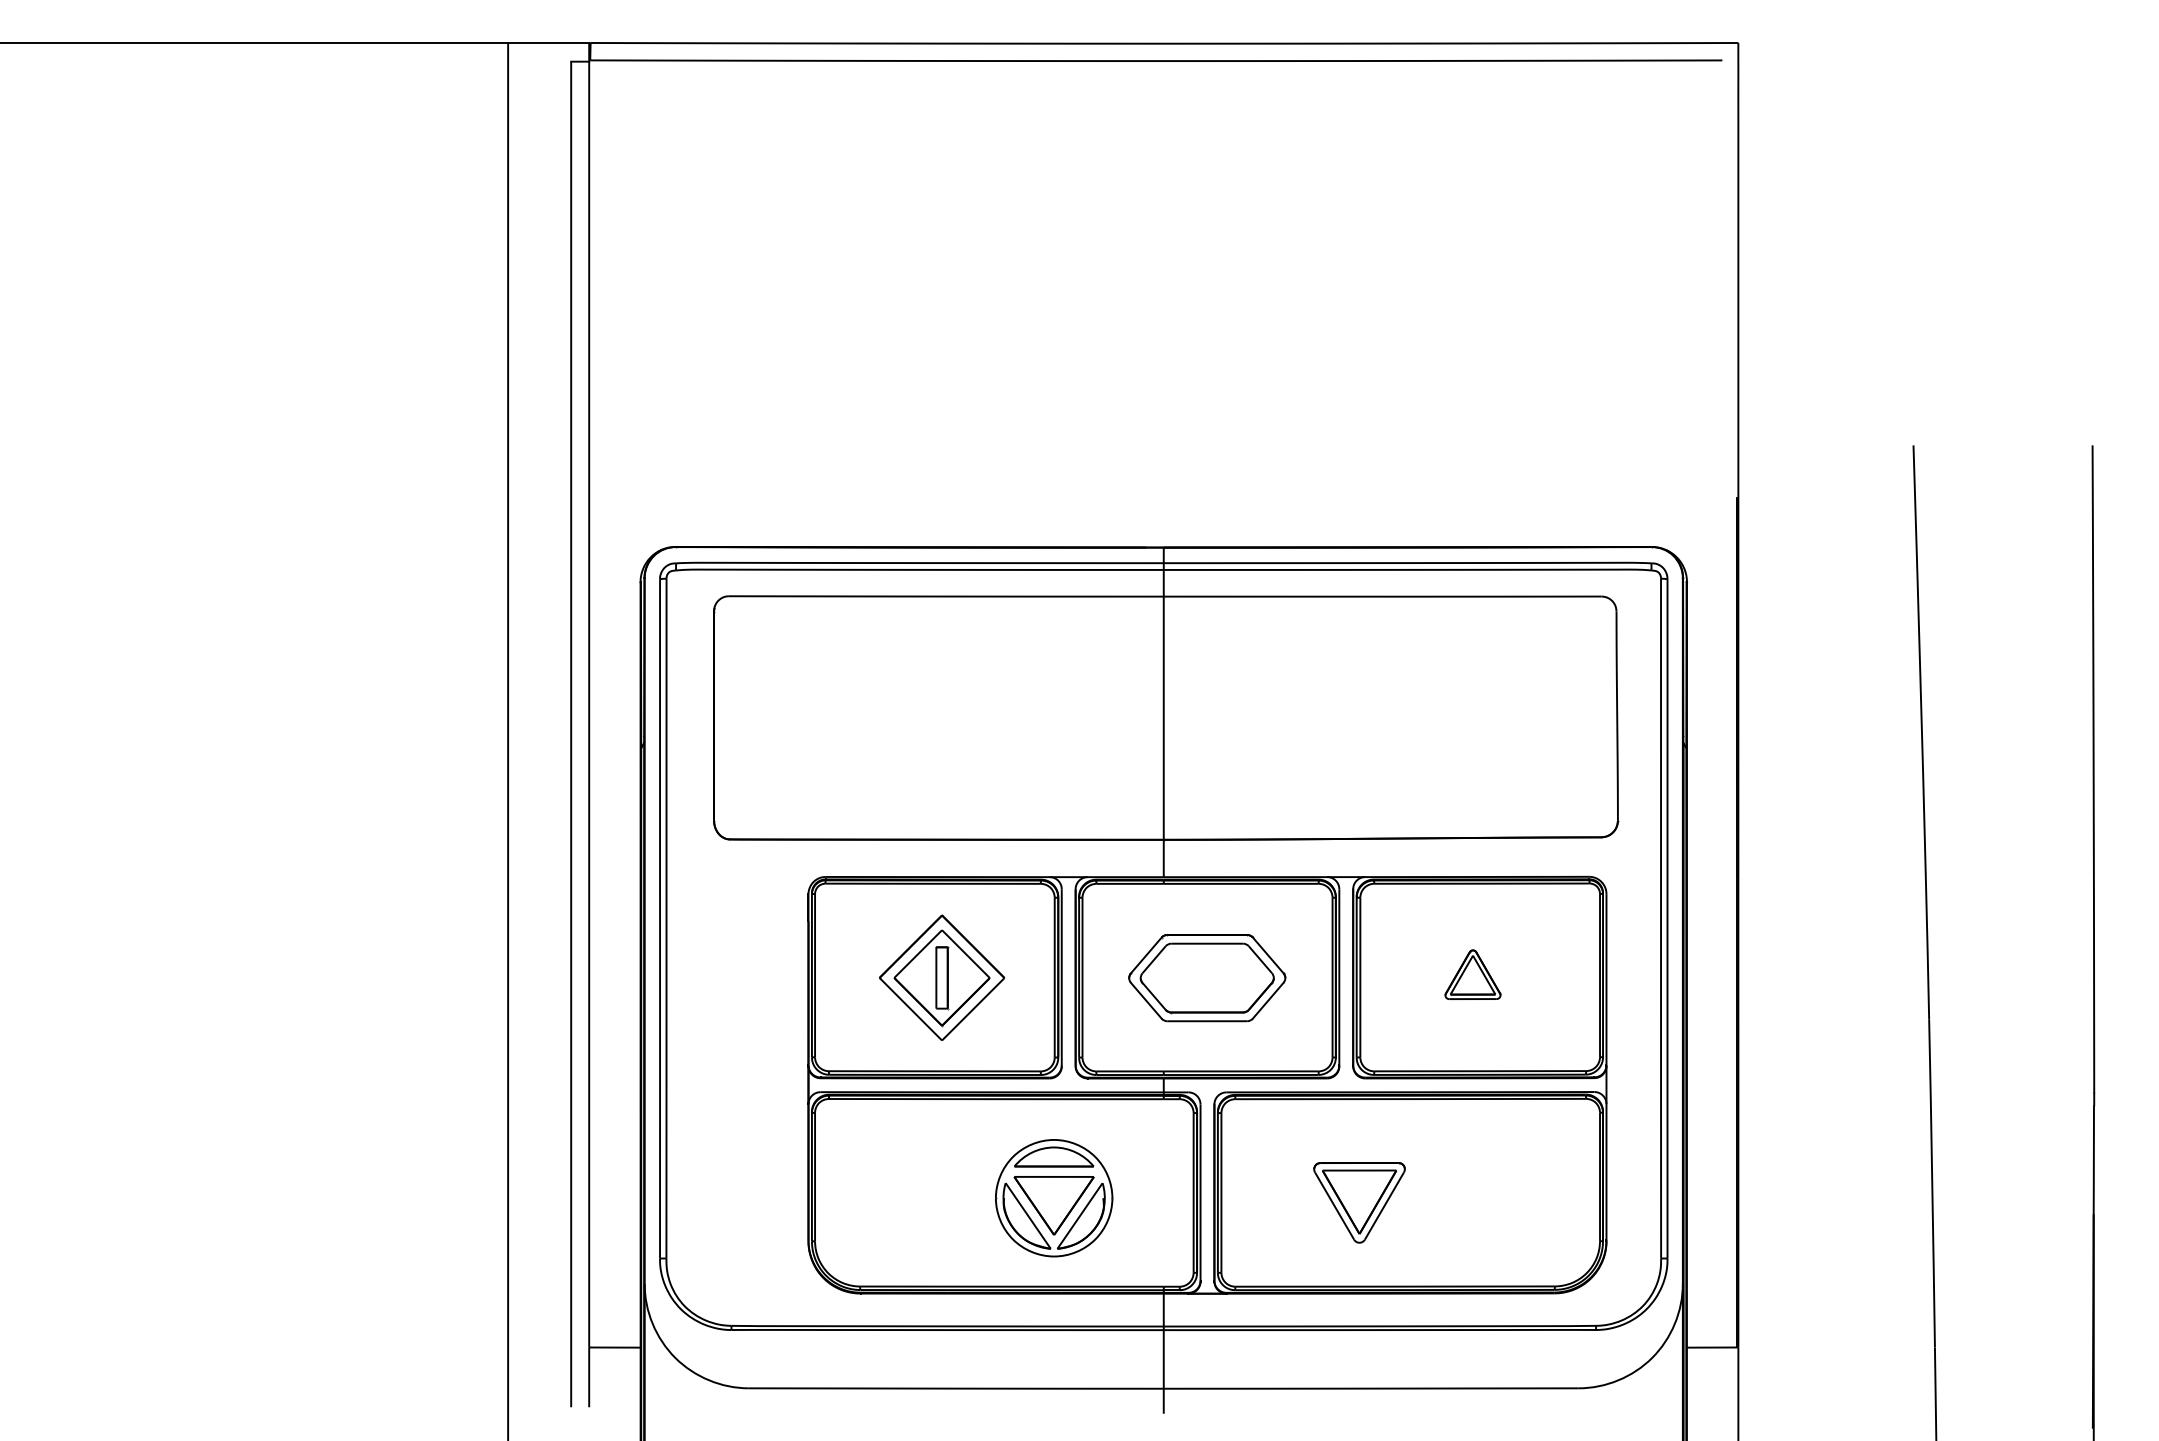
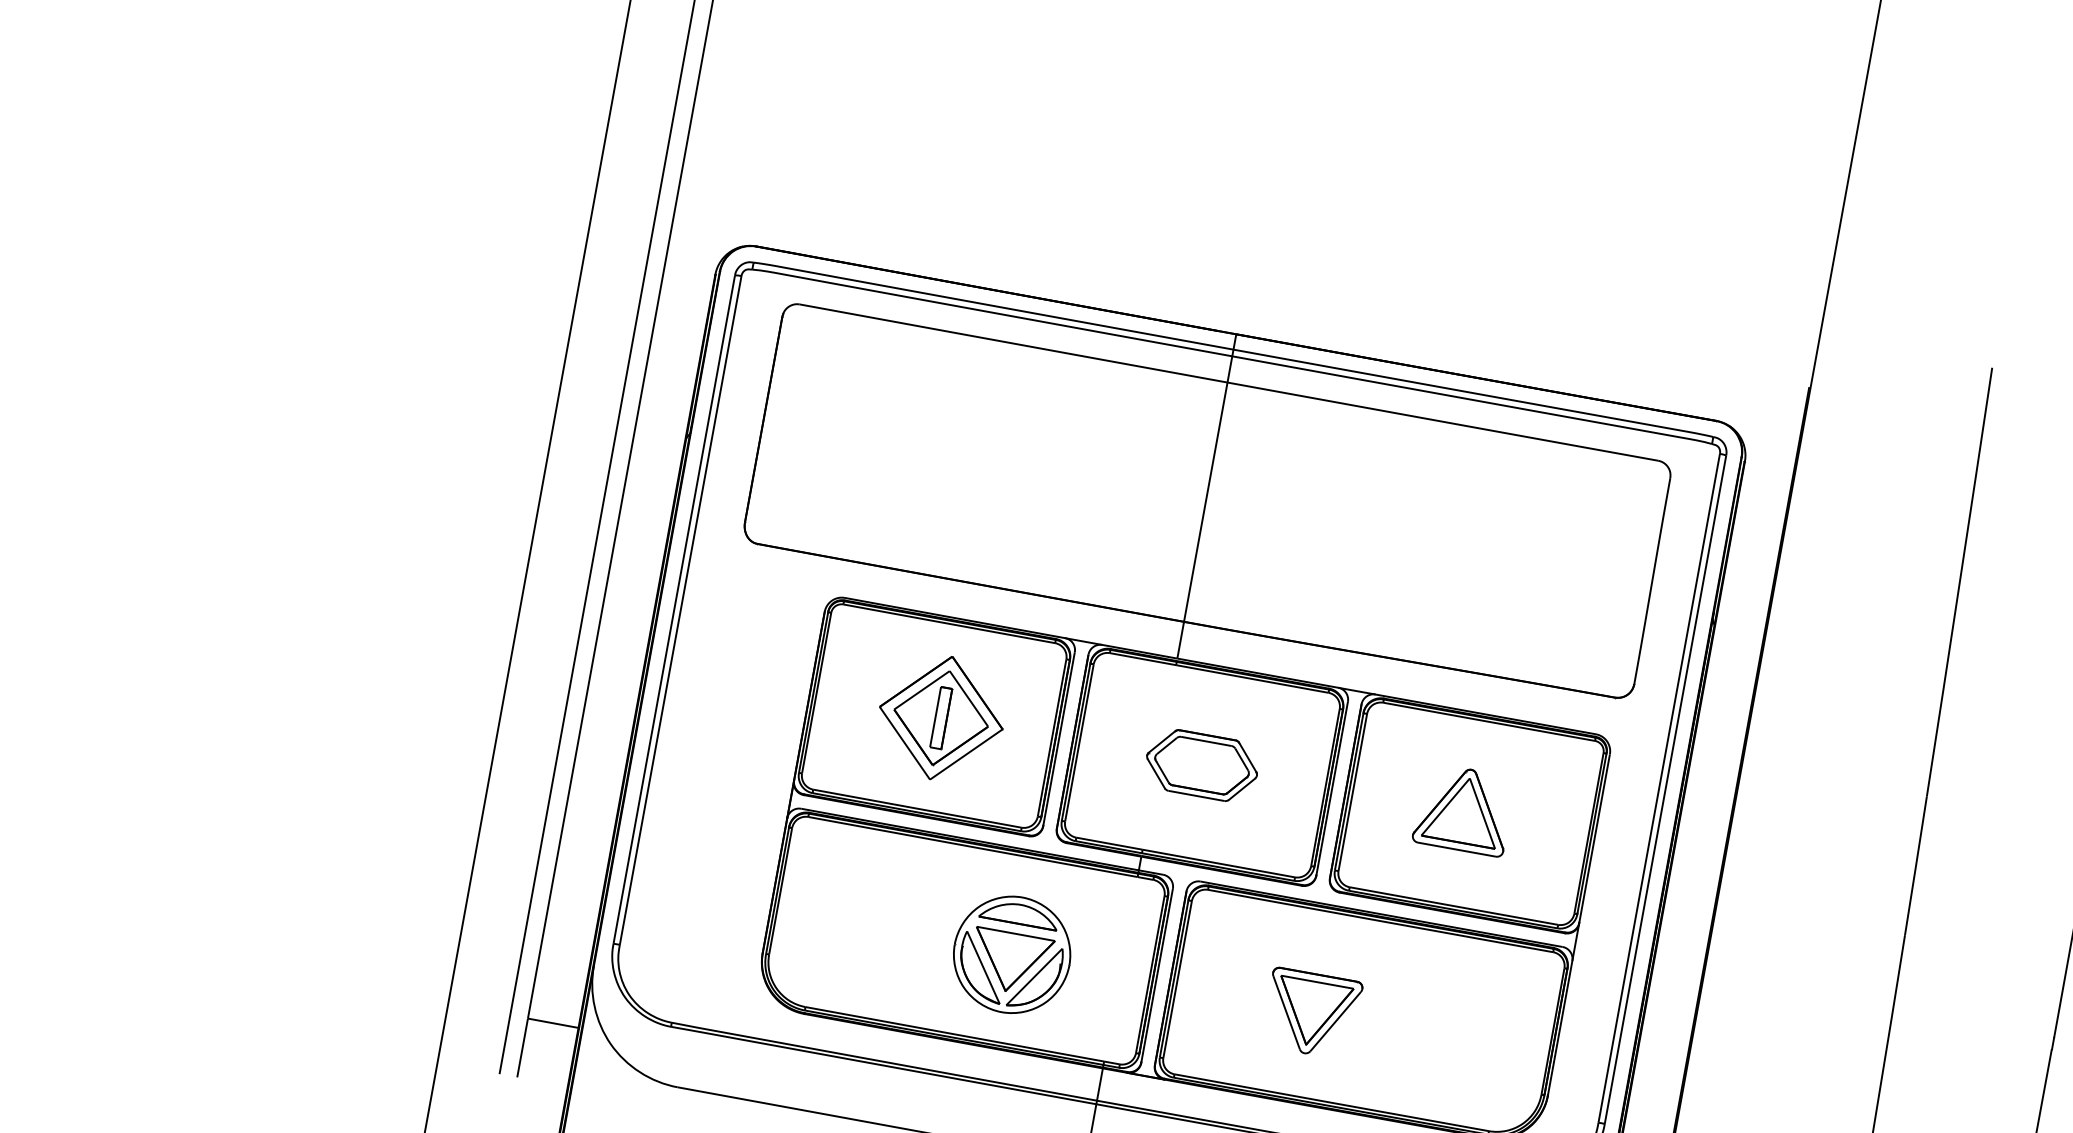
part: (1472, 974) -> (1463, 809), size x1.67
part: (1206, 977) -> (1201, 764), size x0.71

